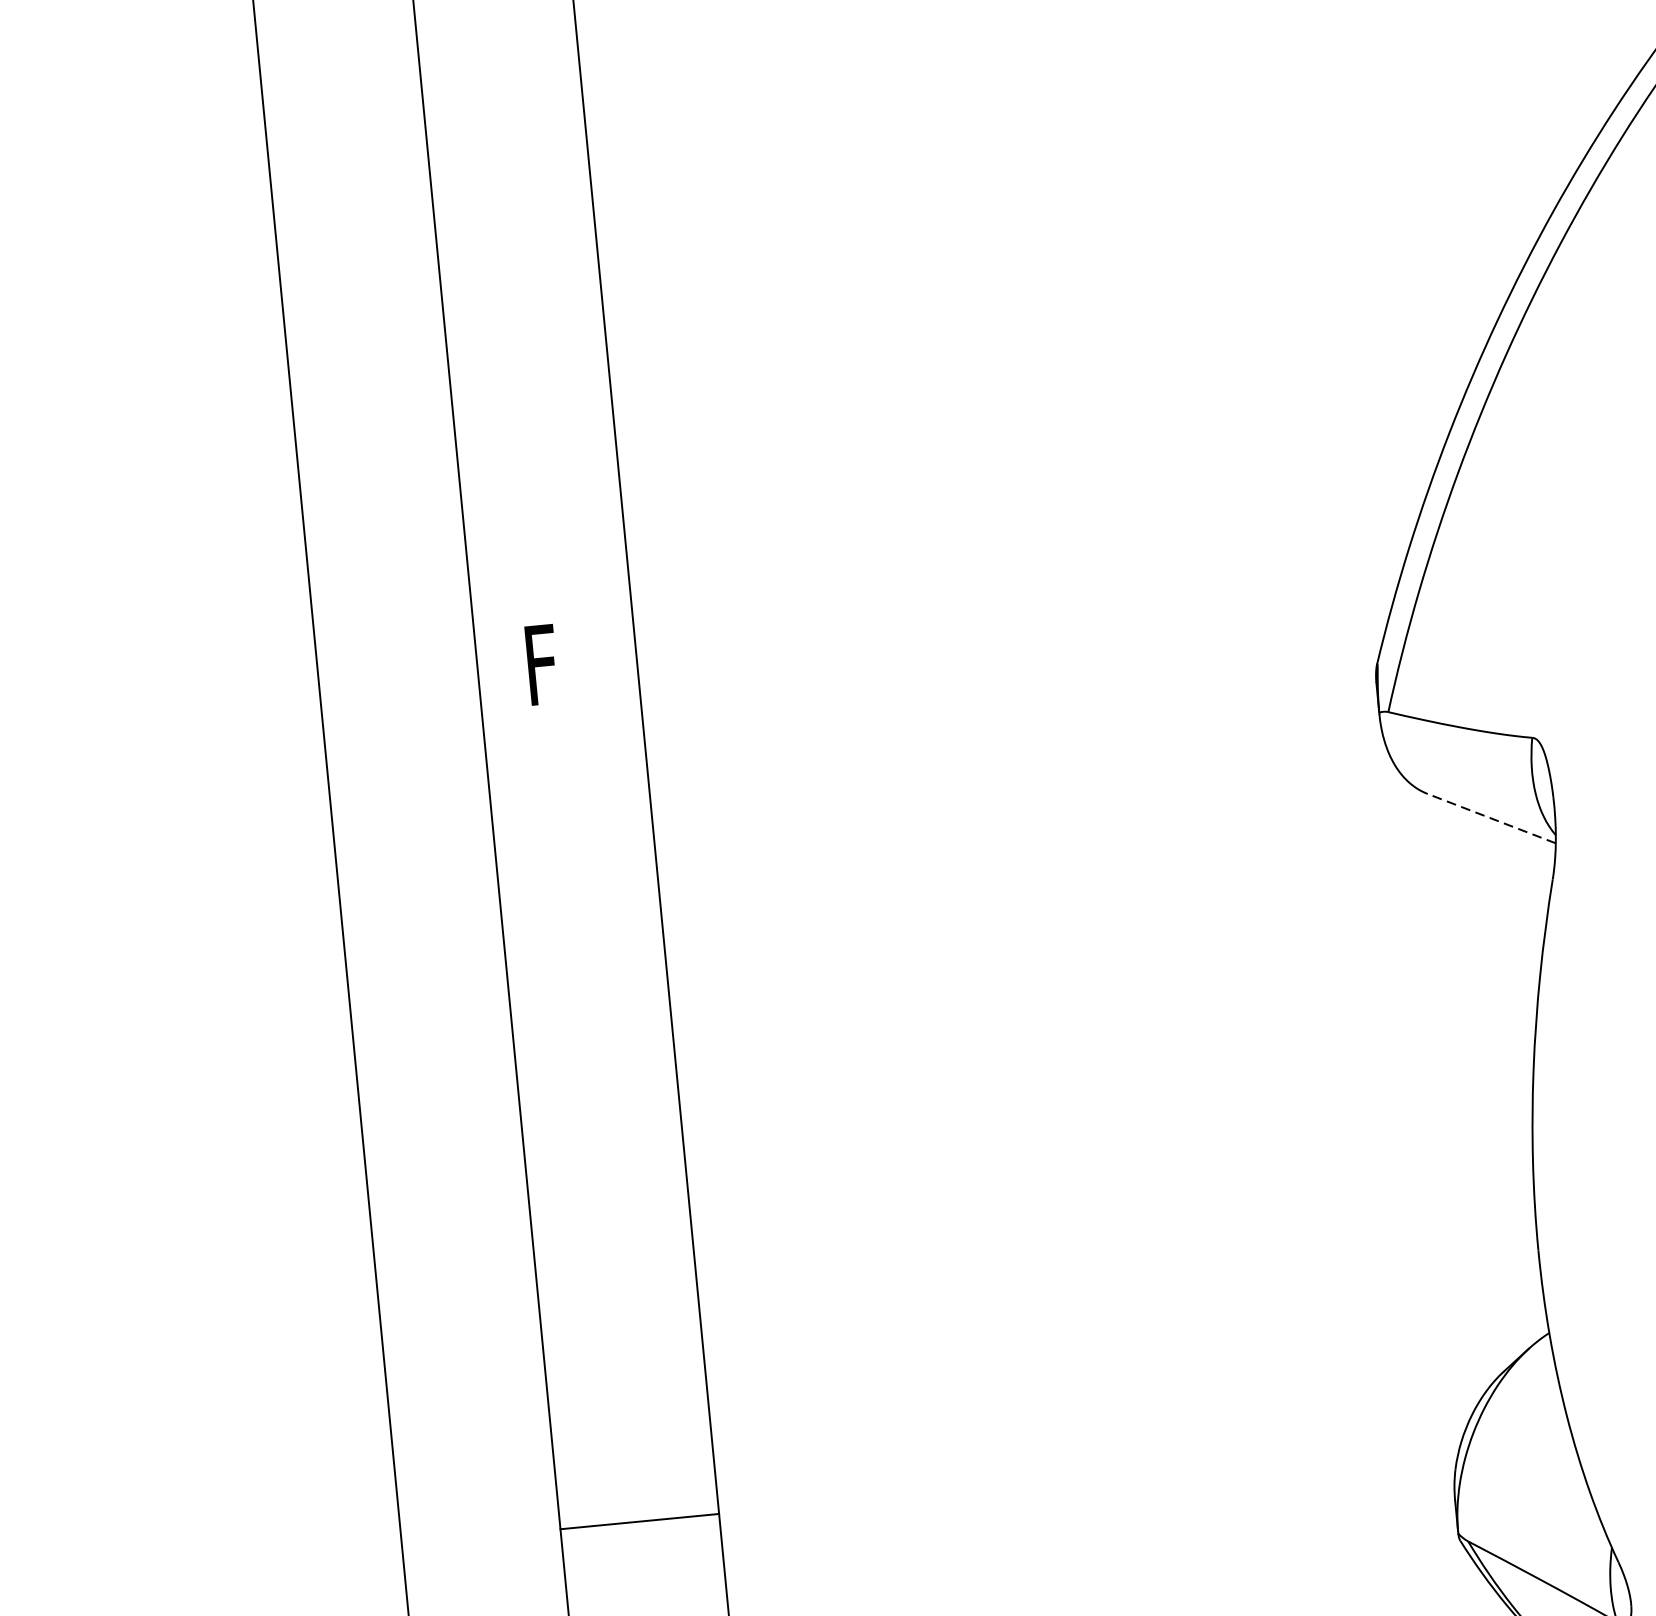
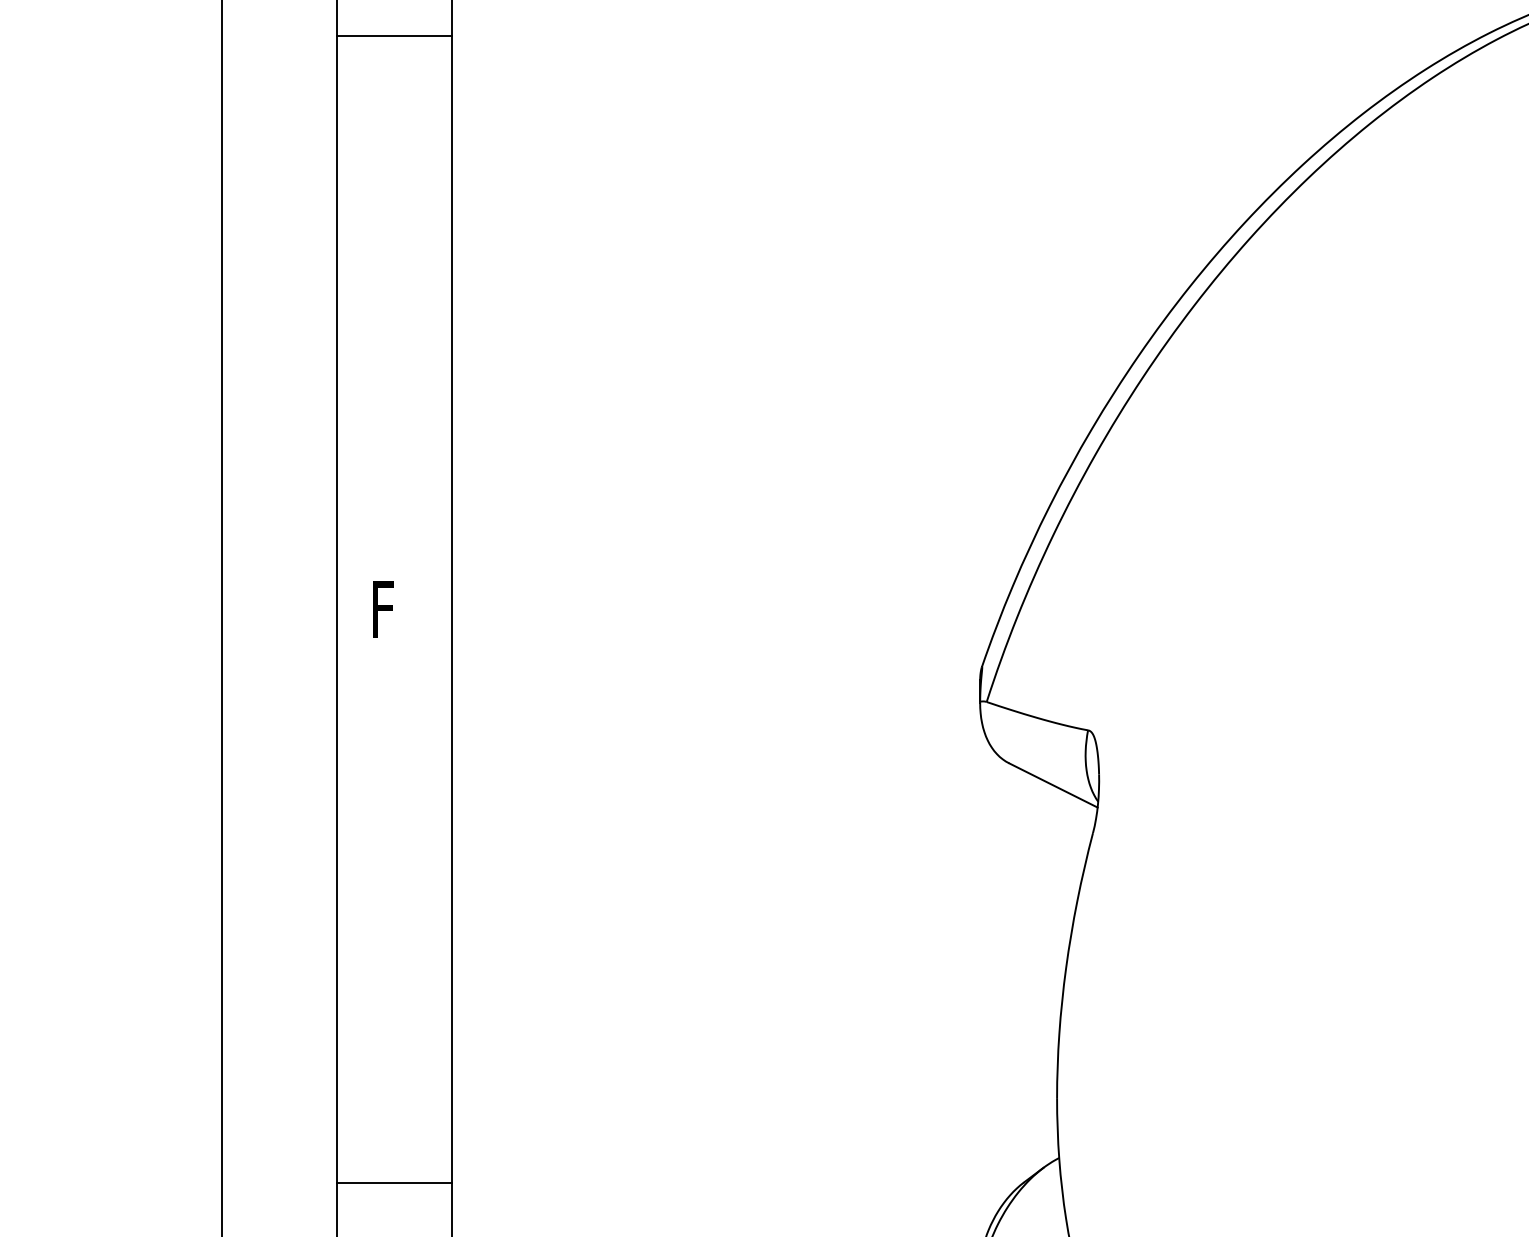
line: (1491, 818) -> (1053, 785), dashed -> solid
line: (639, 1521) -> (394, 1183), moved

